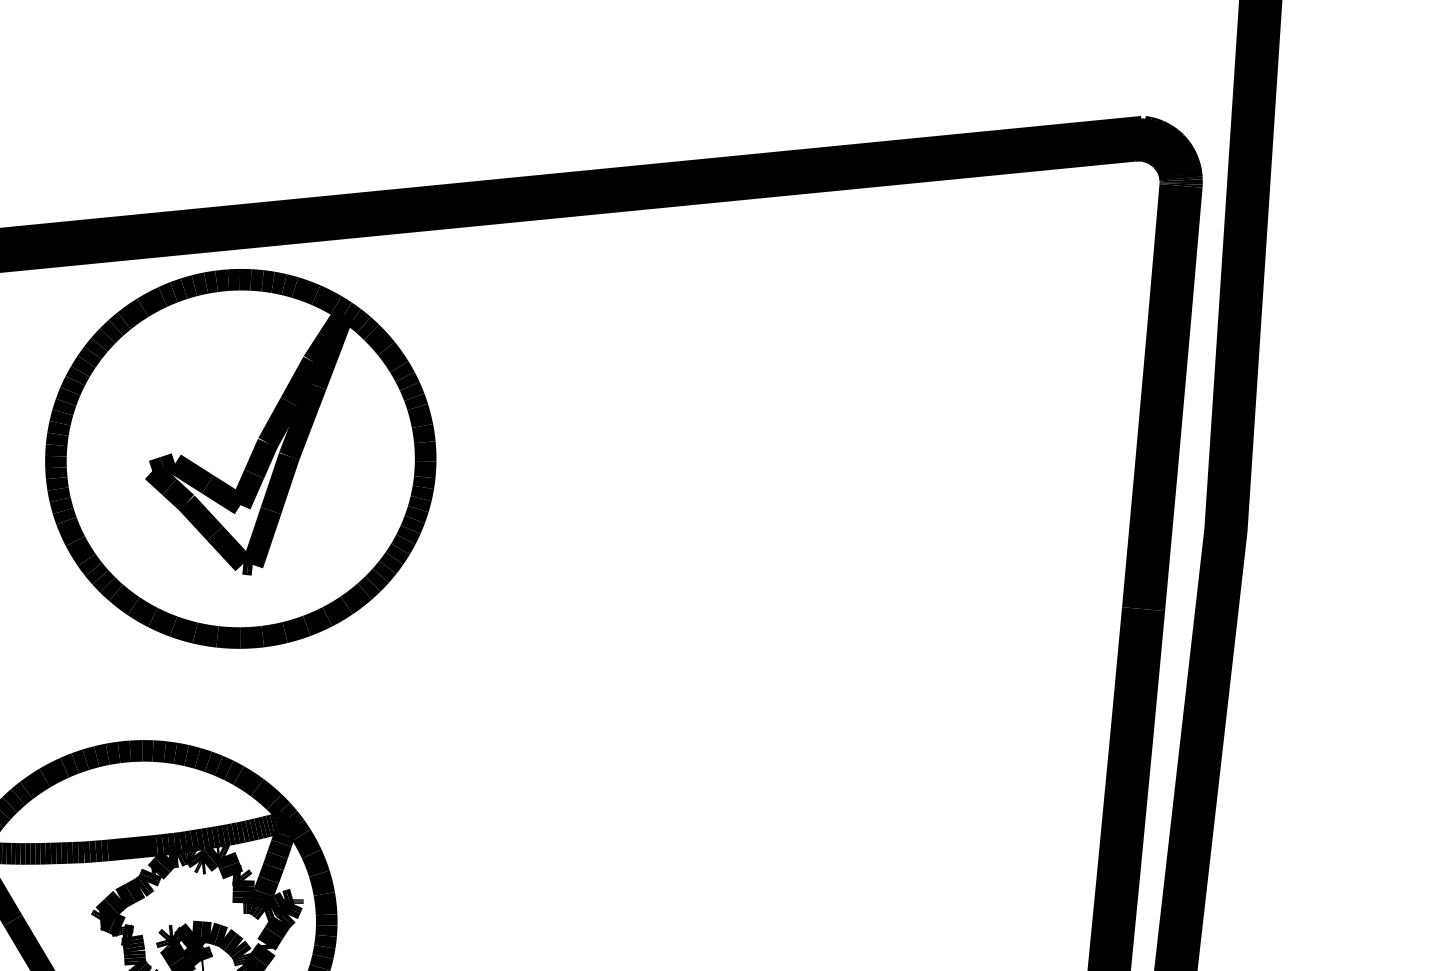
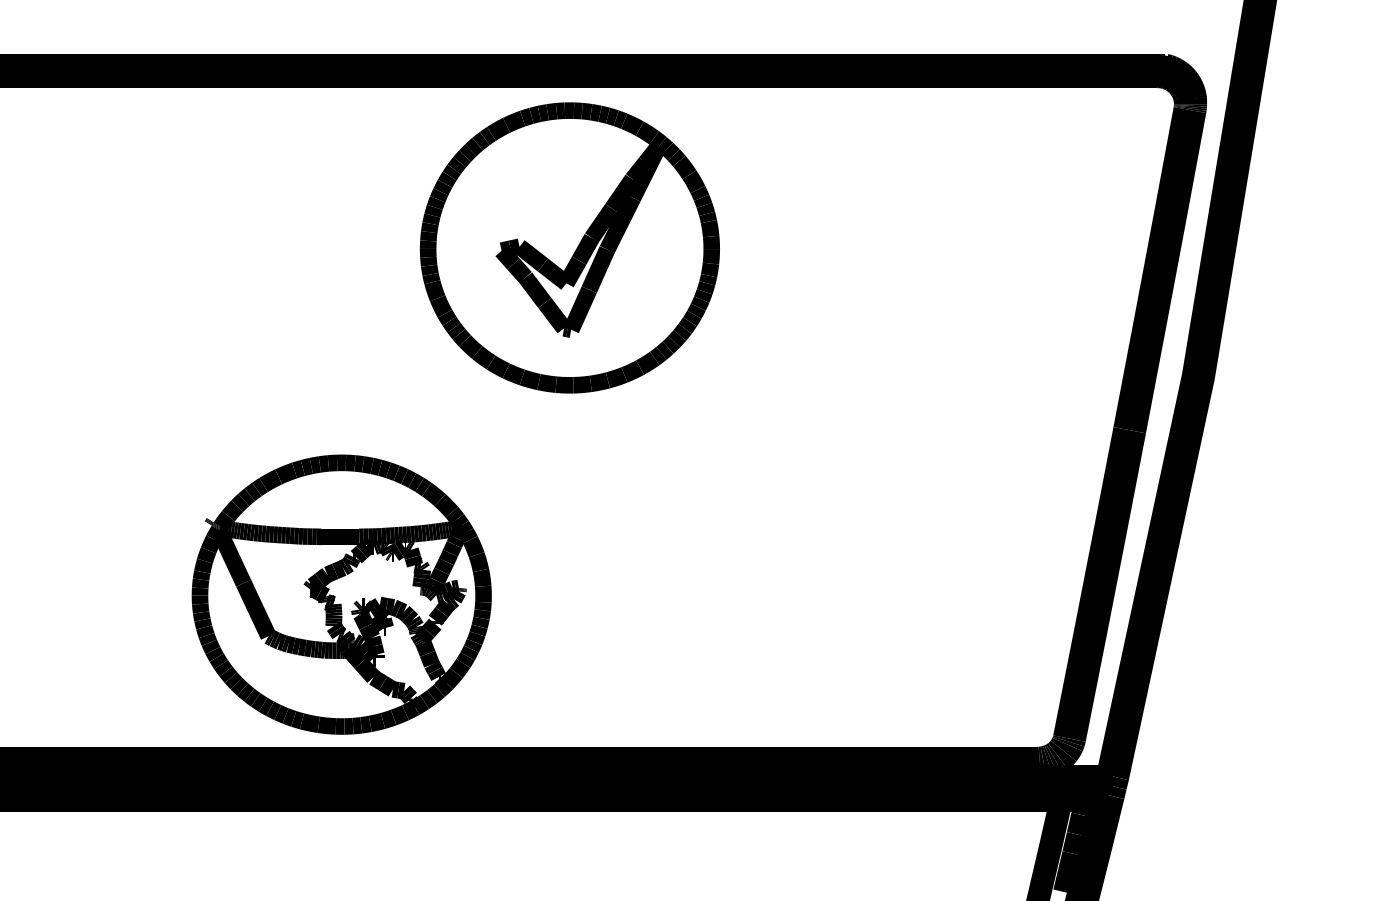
part: (240, 458) -> (569, 247), moved

